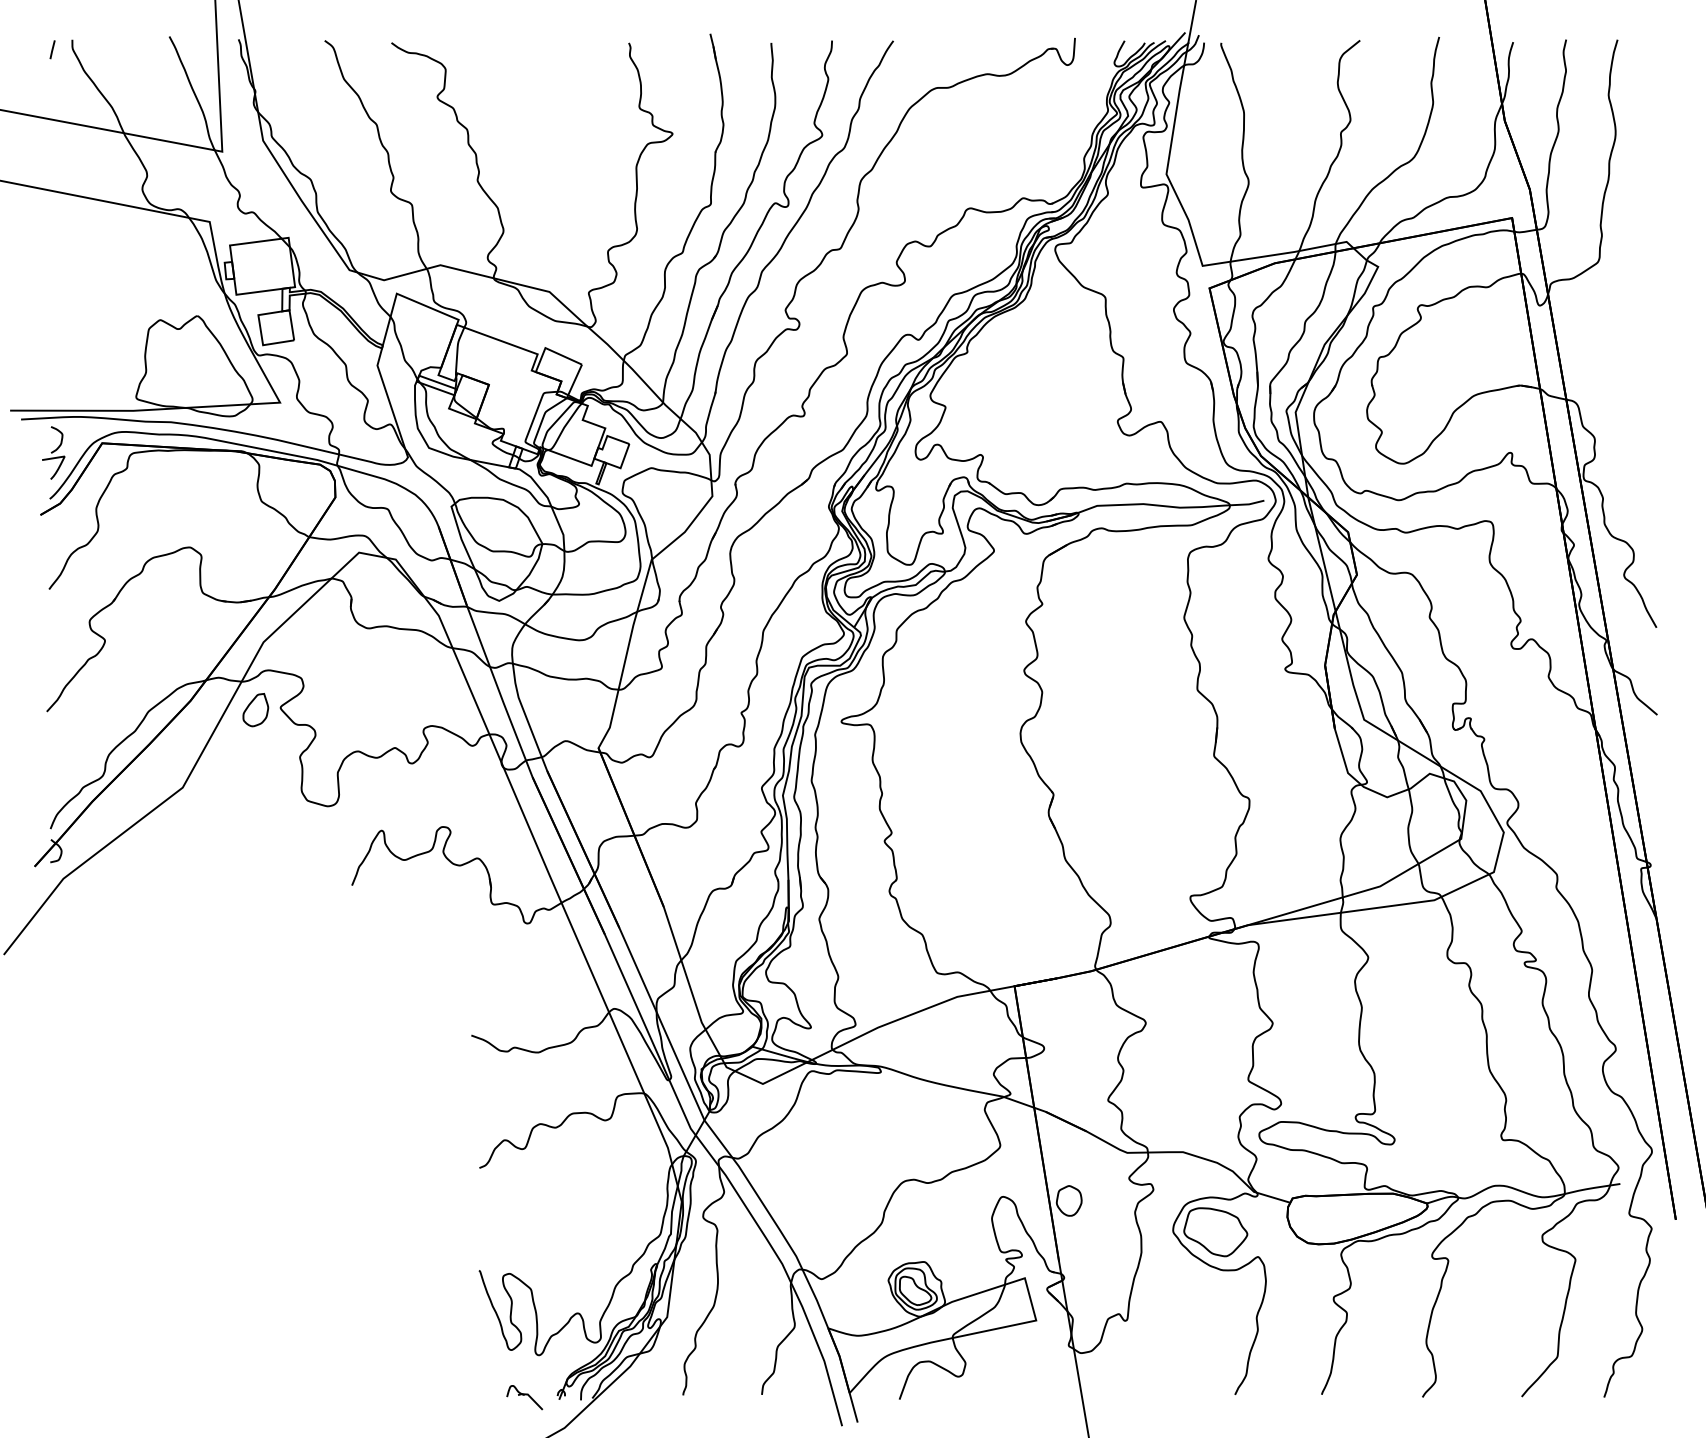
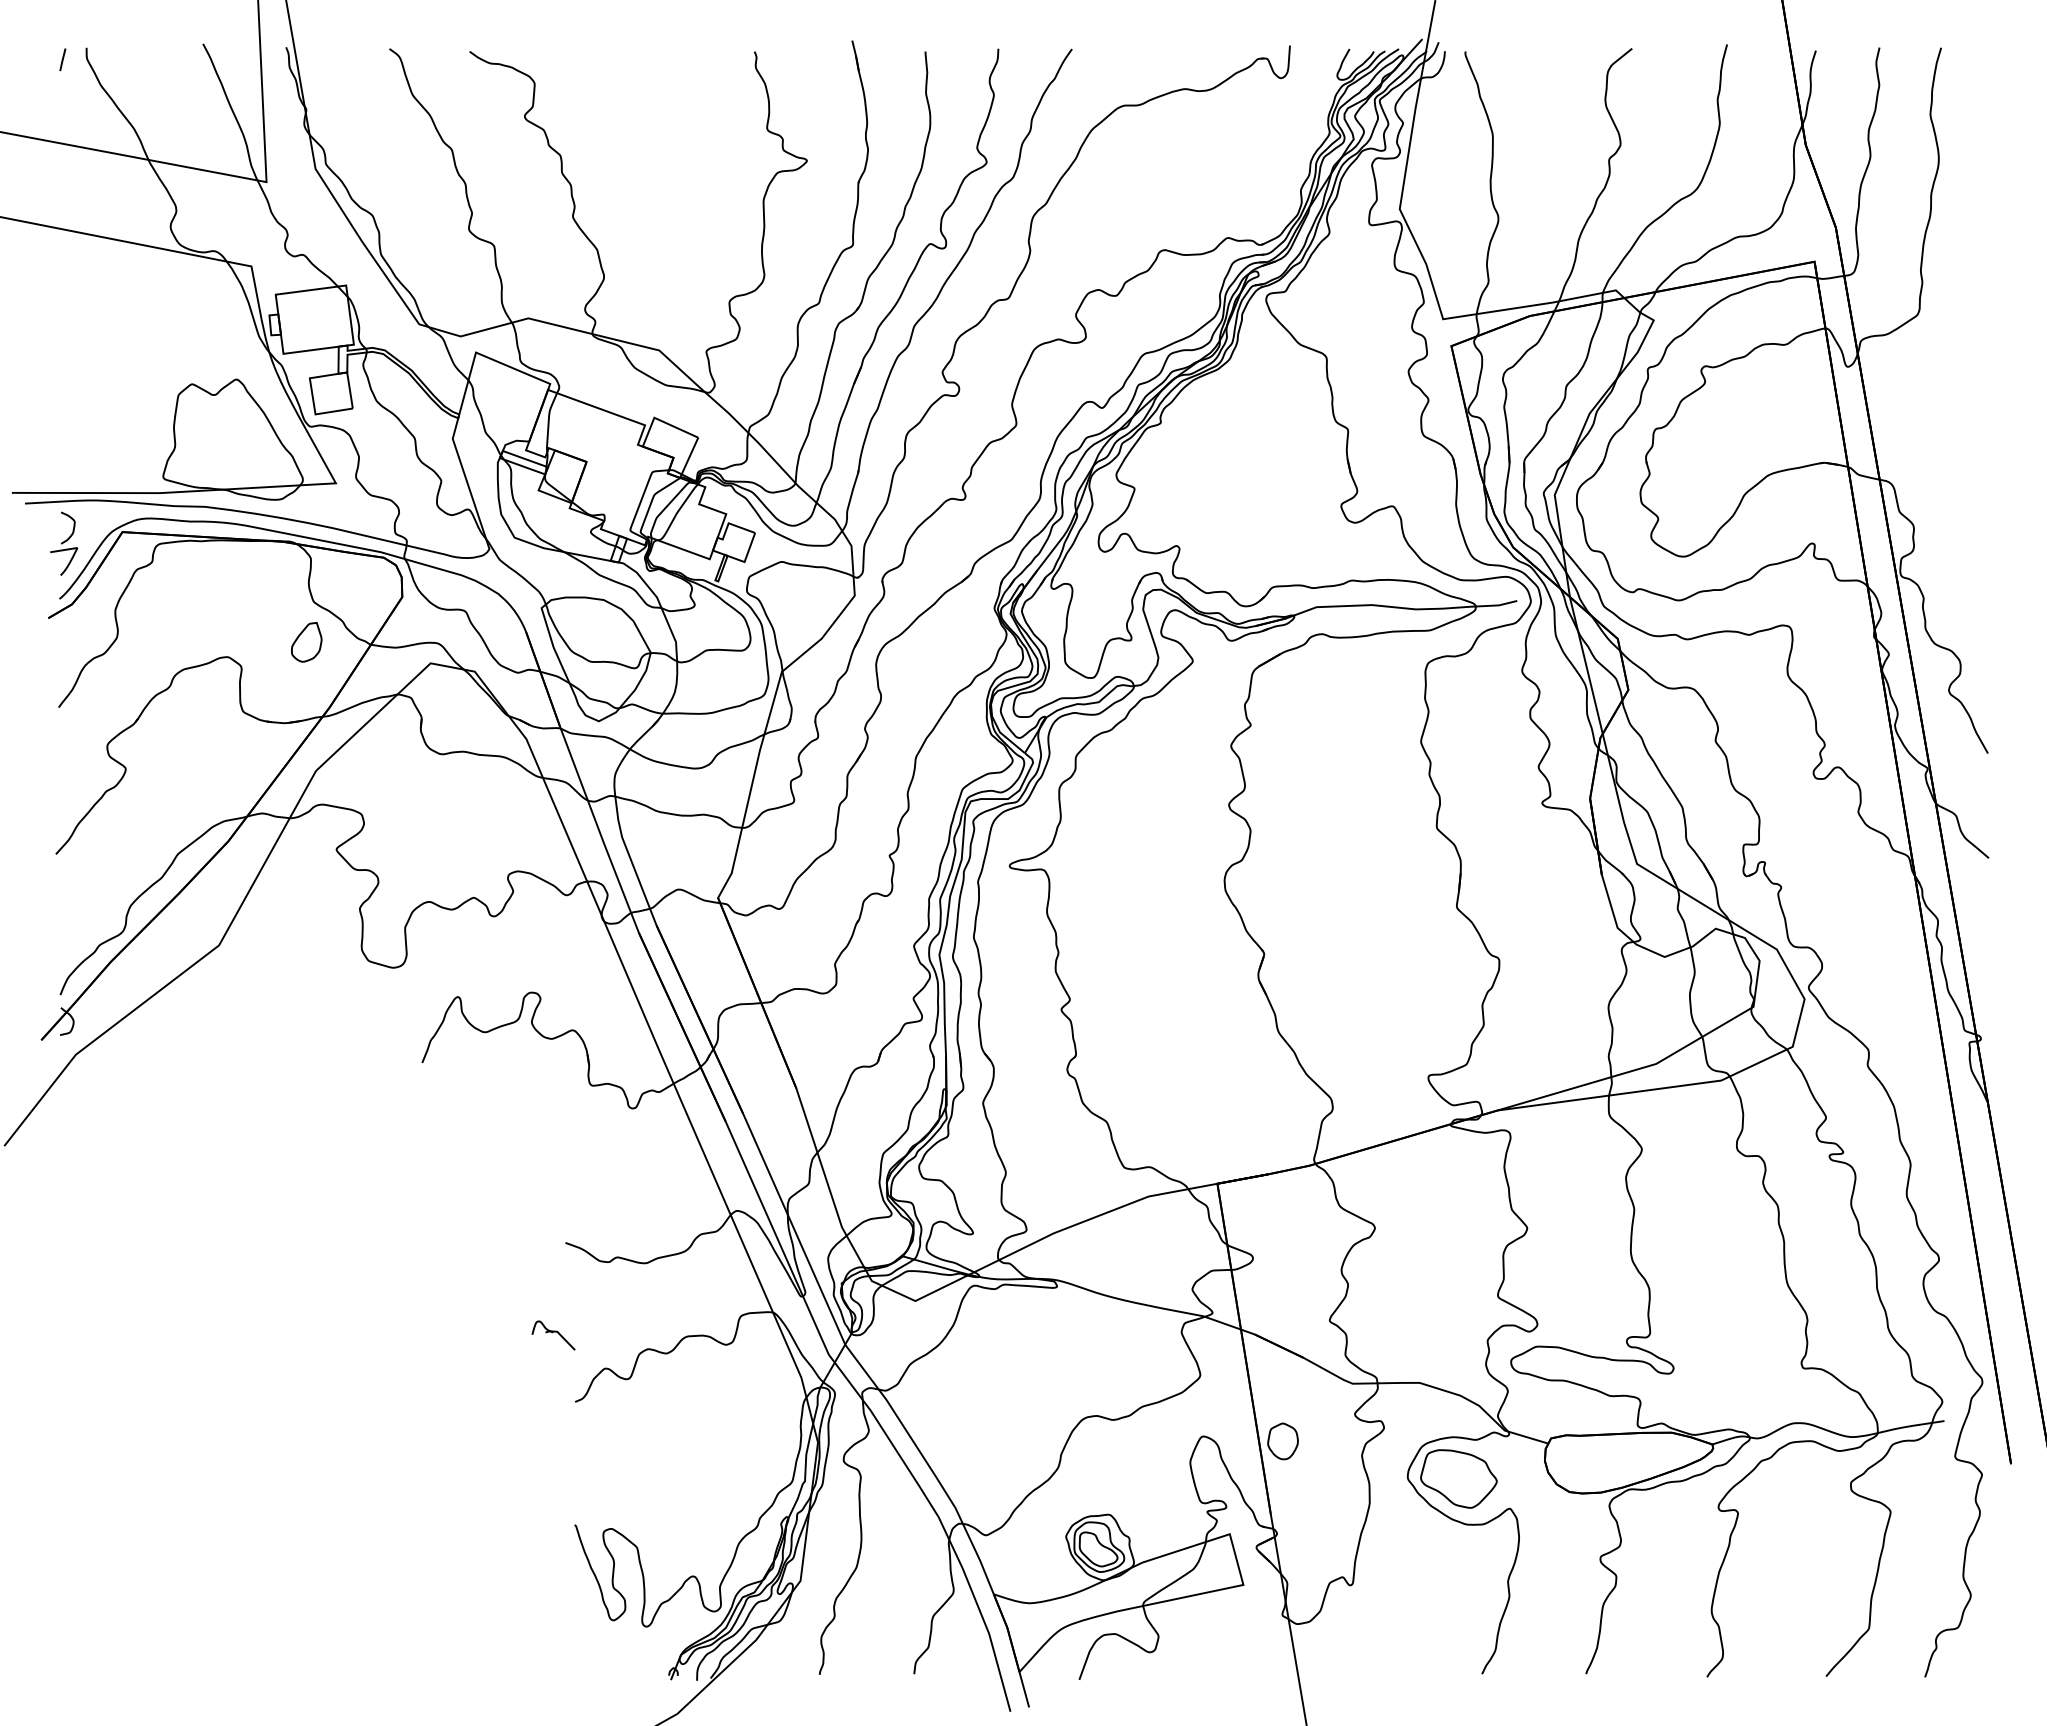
part: (255, 710) -> (306, 642), moved
part: (524, 1397) -> (553, 1335), moved

